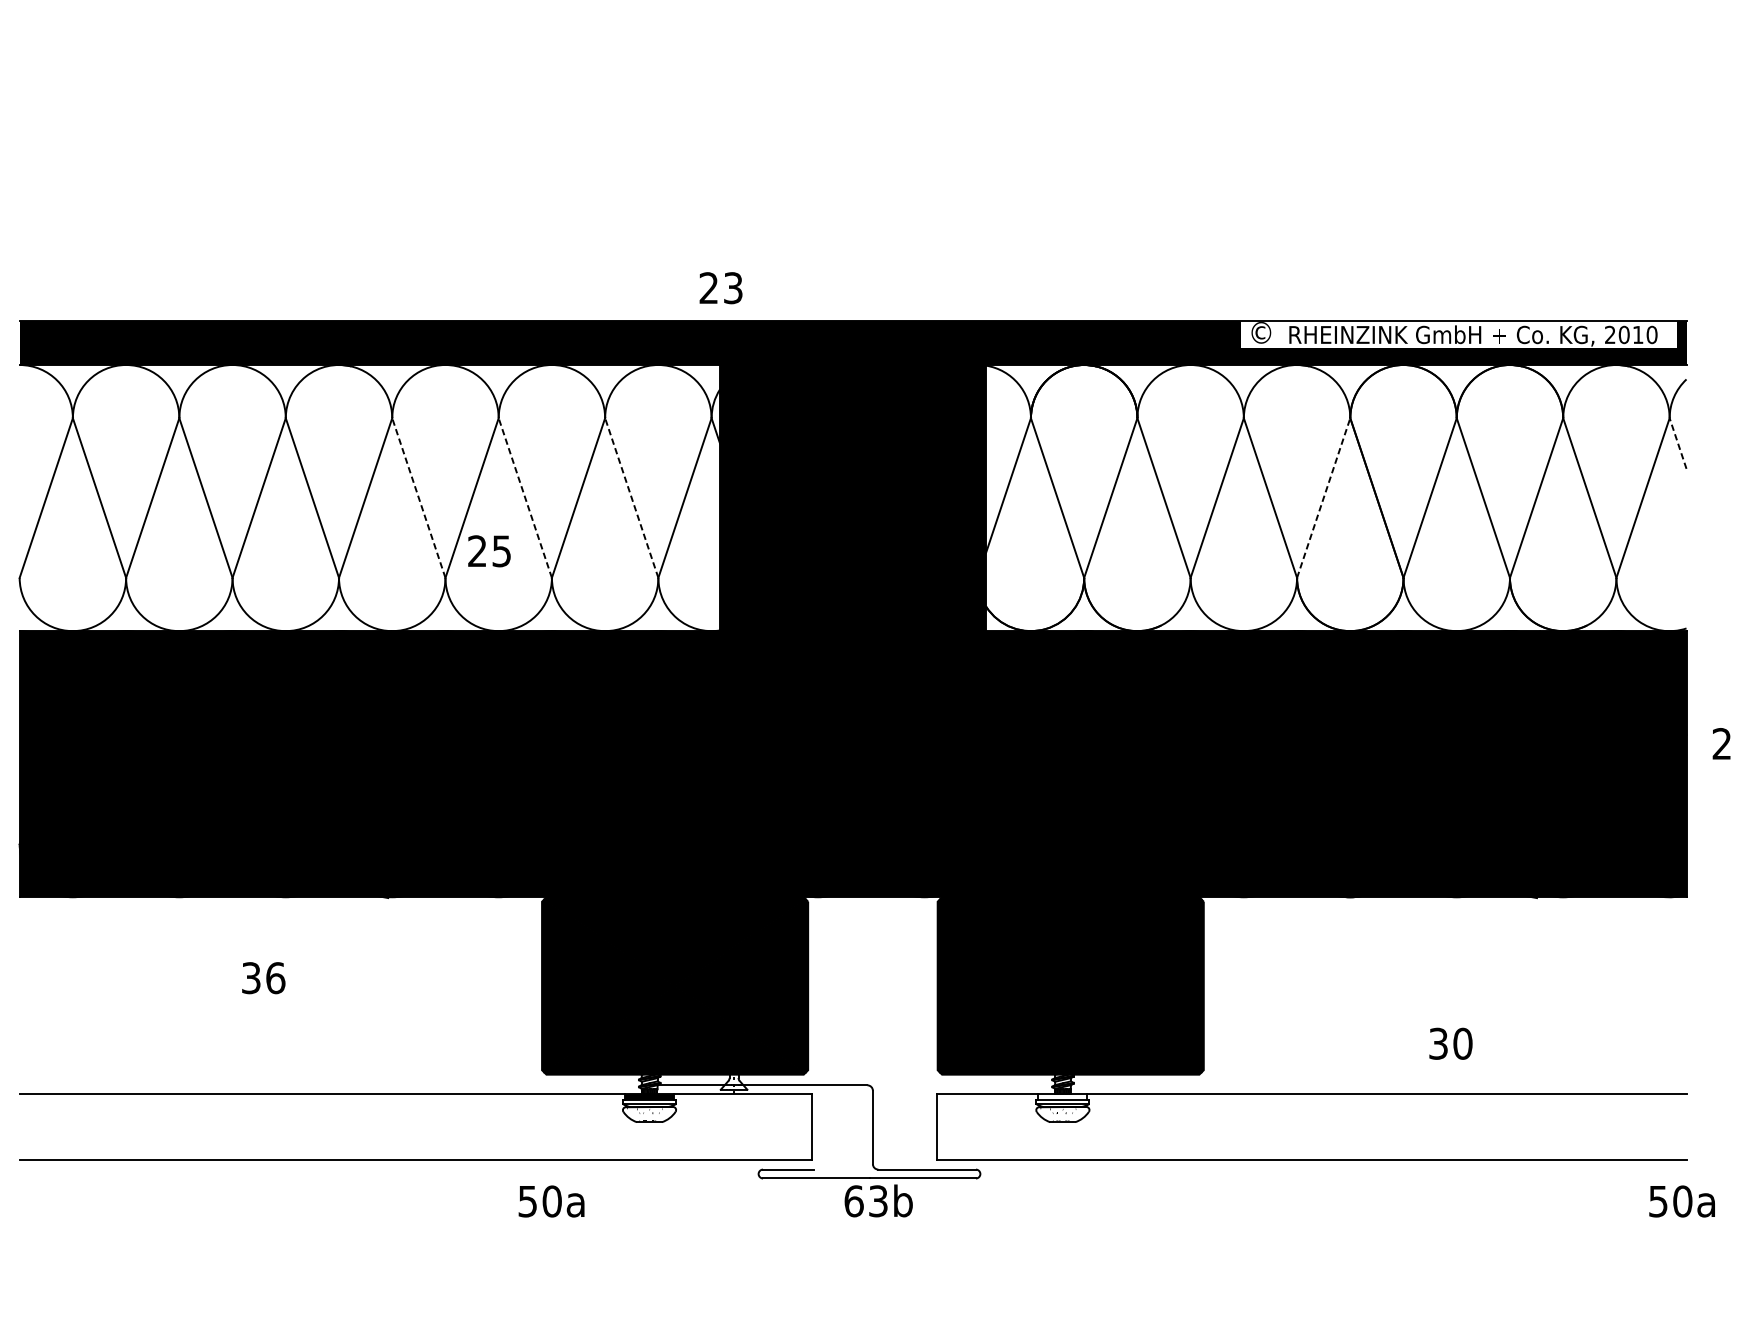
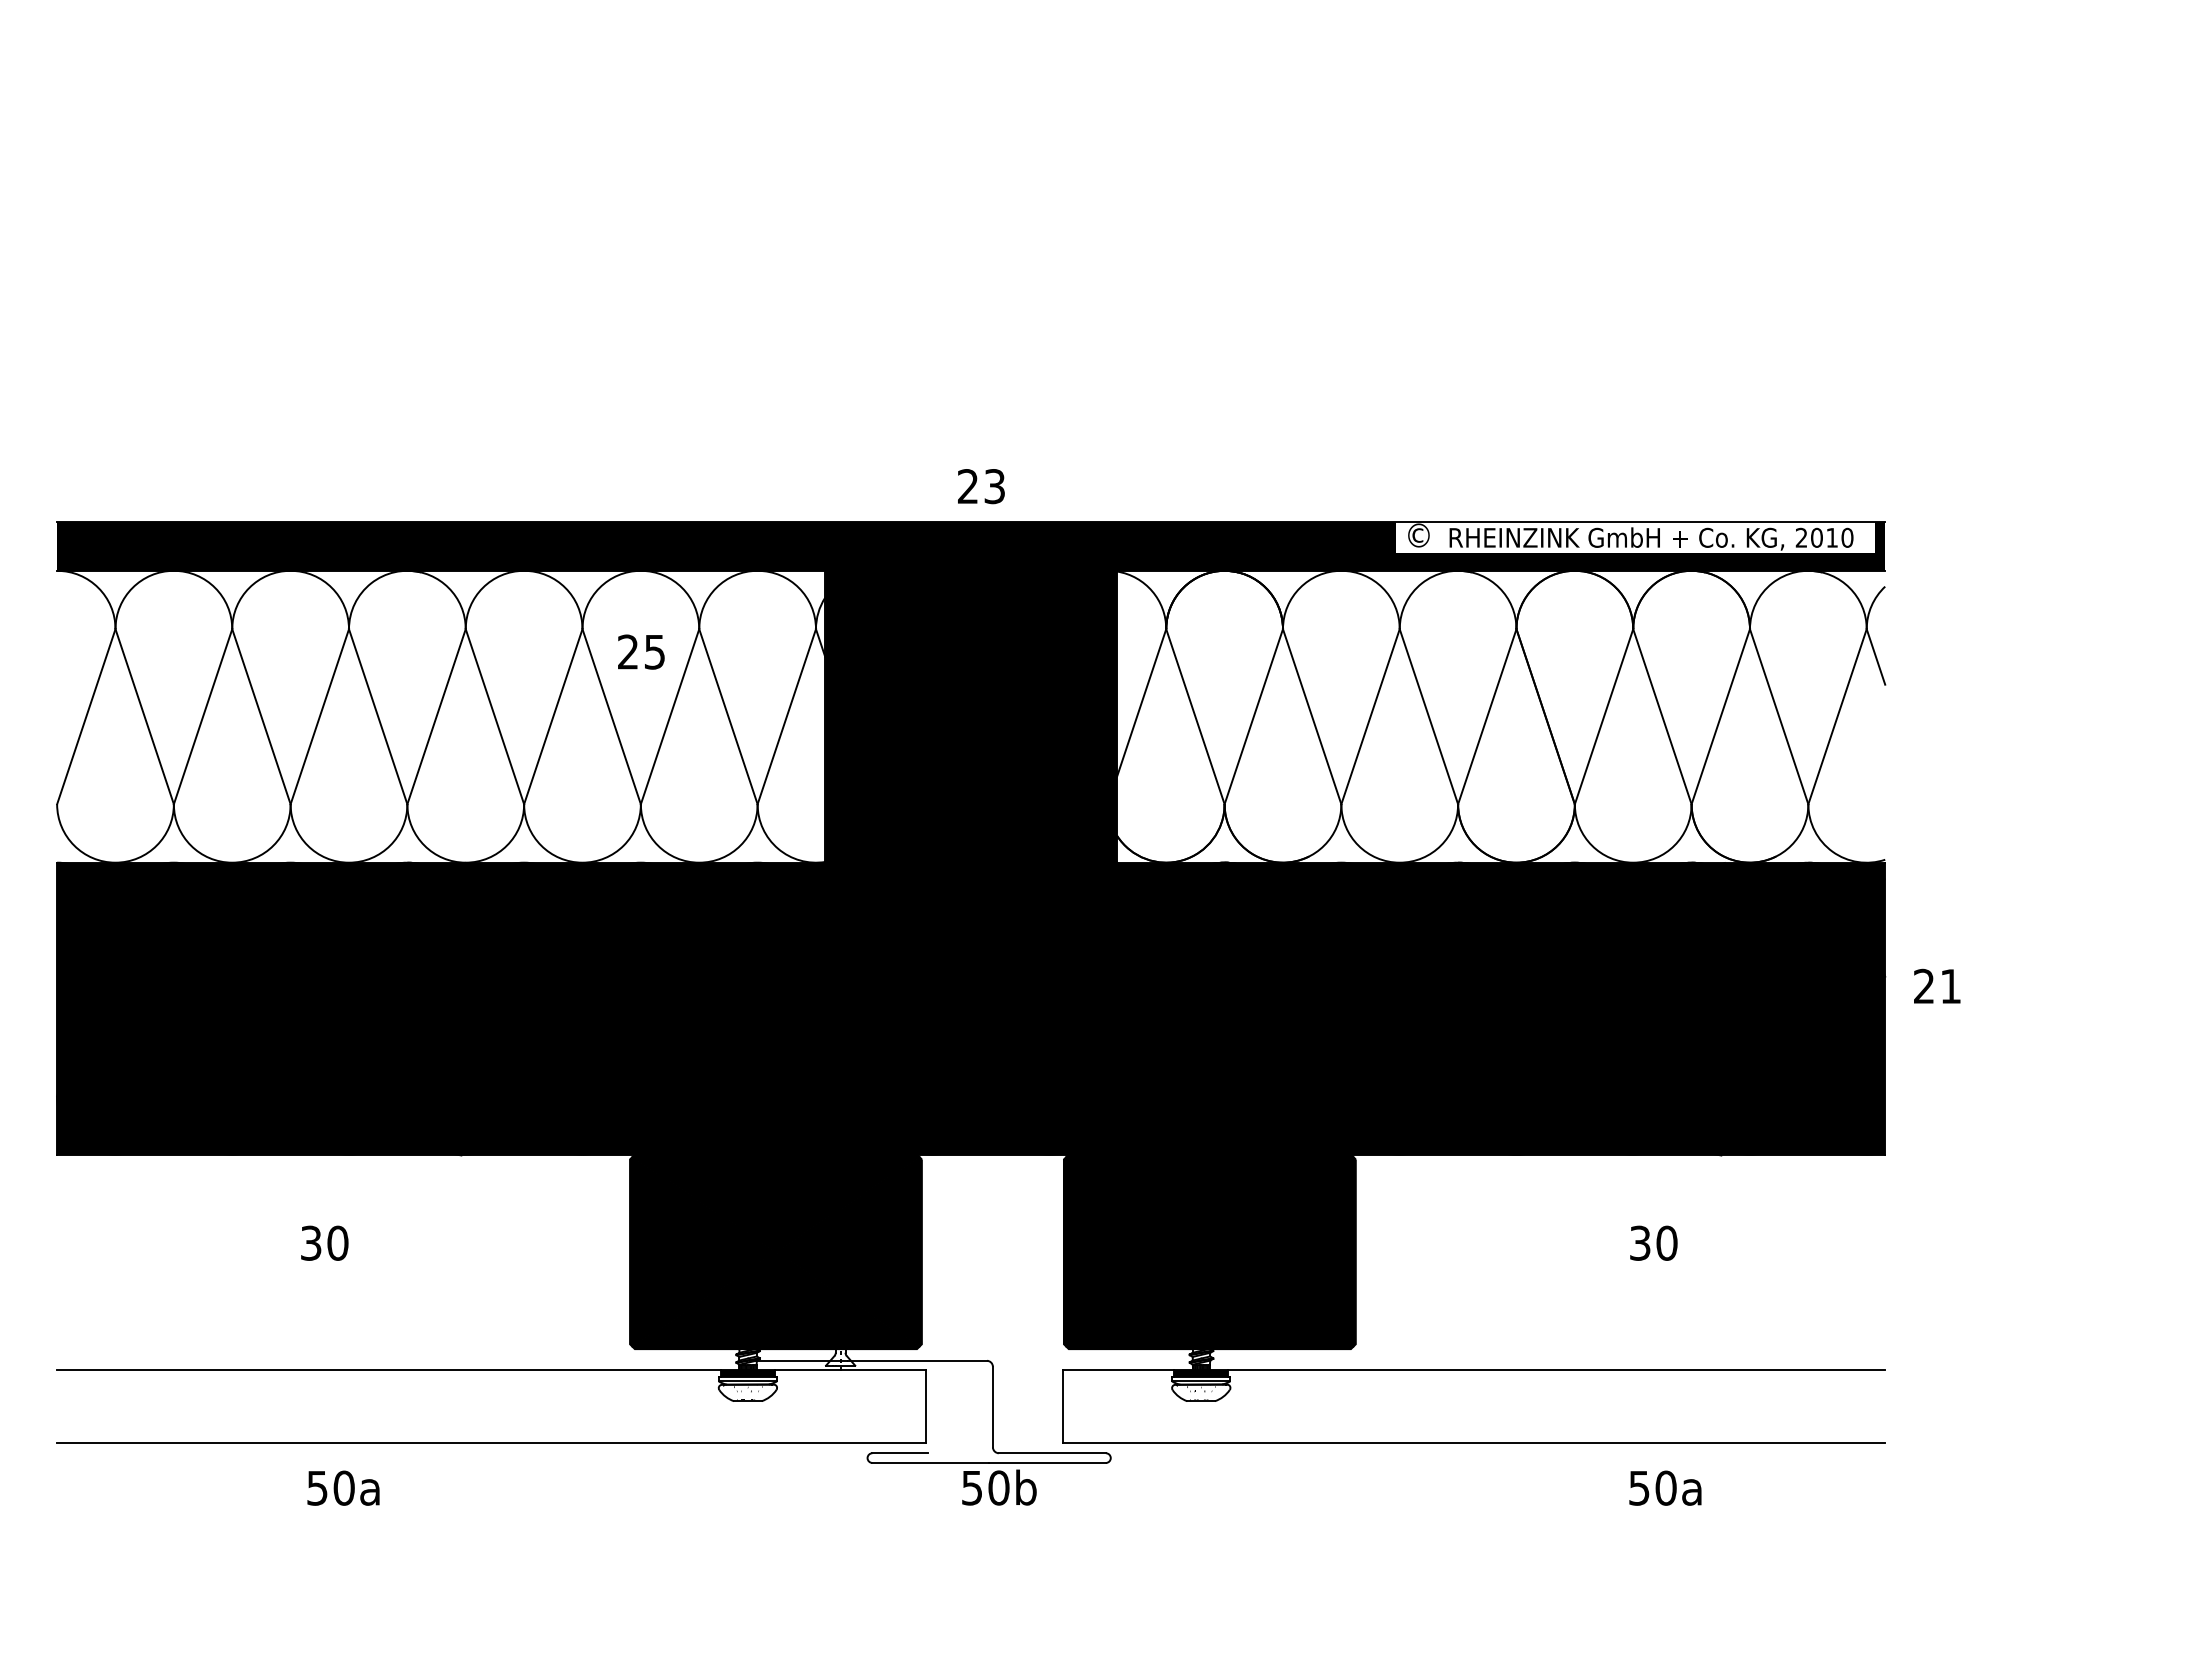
text: (721, 288) -> (981, 486), moved
line: (1677, 443) -> (1875, 656), dashed -> solid
line: (418, 497) -> (494, 716), dashed -> solid
line: (525, 497) -> (611, 716), dashed -> solid
line: (631, 497) -> (728, 716), dashed -> solid
line: (1323, 497) -> (1487, 716), dashed -> solid
text: (489, 550) -> (641, 651), moved
text: (275, 977) -> (337, 1242), 36 -> 30
text: (1450, 1043) -> (1653, 1242), moved
fill: (1062, 1096) -> (1200, 1373), added
text: (551, 1200) -> (343, 1487), moved
text: (866, 1200) -> (985, 1487), 63b -> 50b
text: (1682, 1200) -> (1665, 1487), moved

